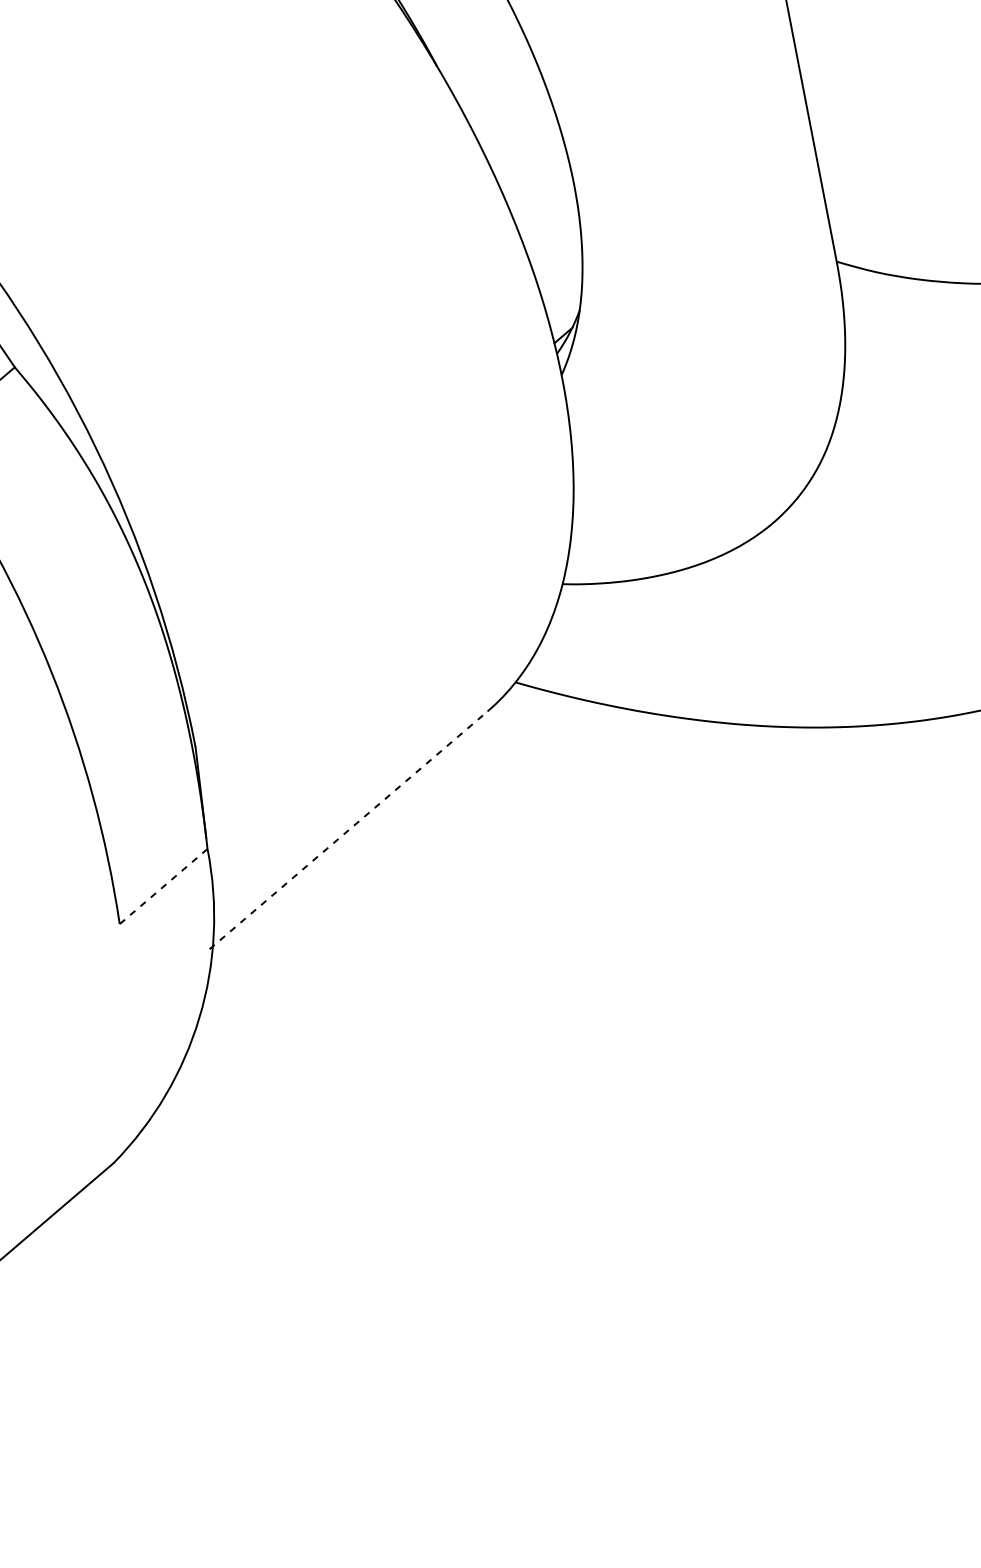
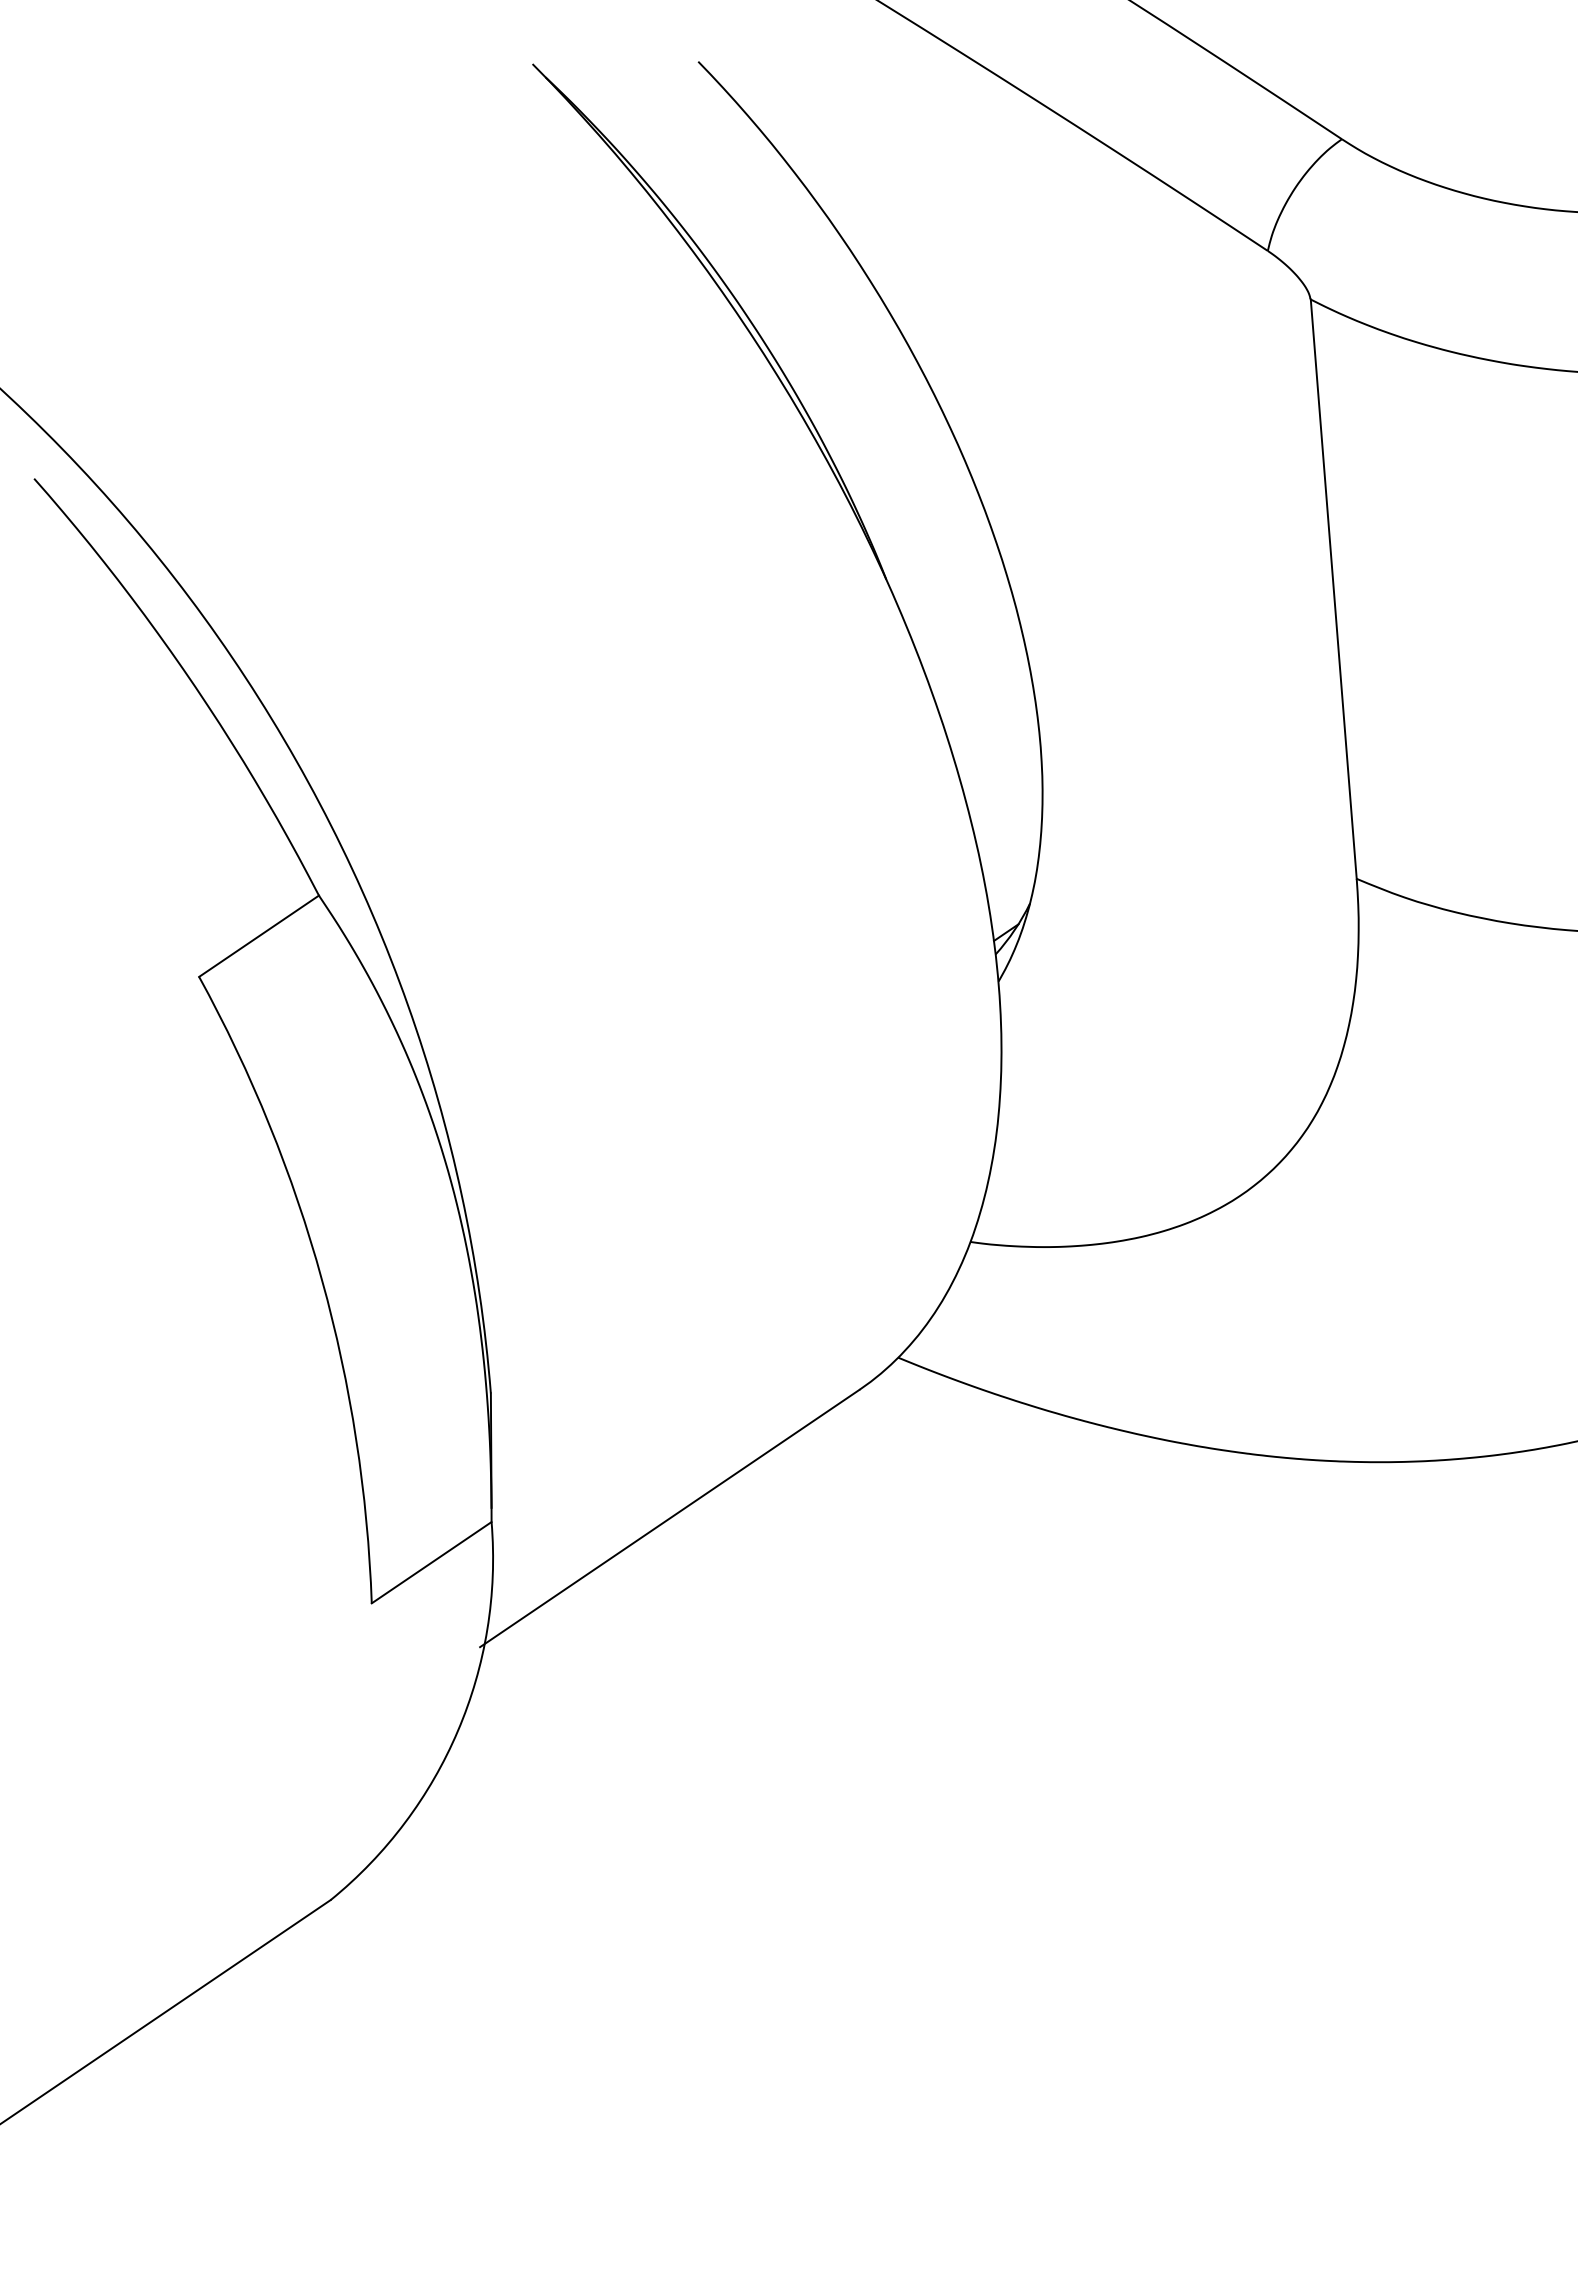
line: (349, 830) -> (670, 1518), dashed -> solid
line: (163, 886) -> (431, 1562), dashed -> solid

